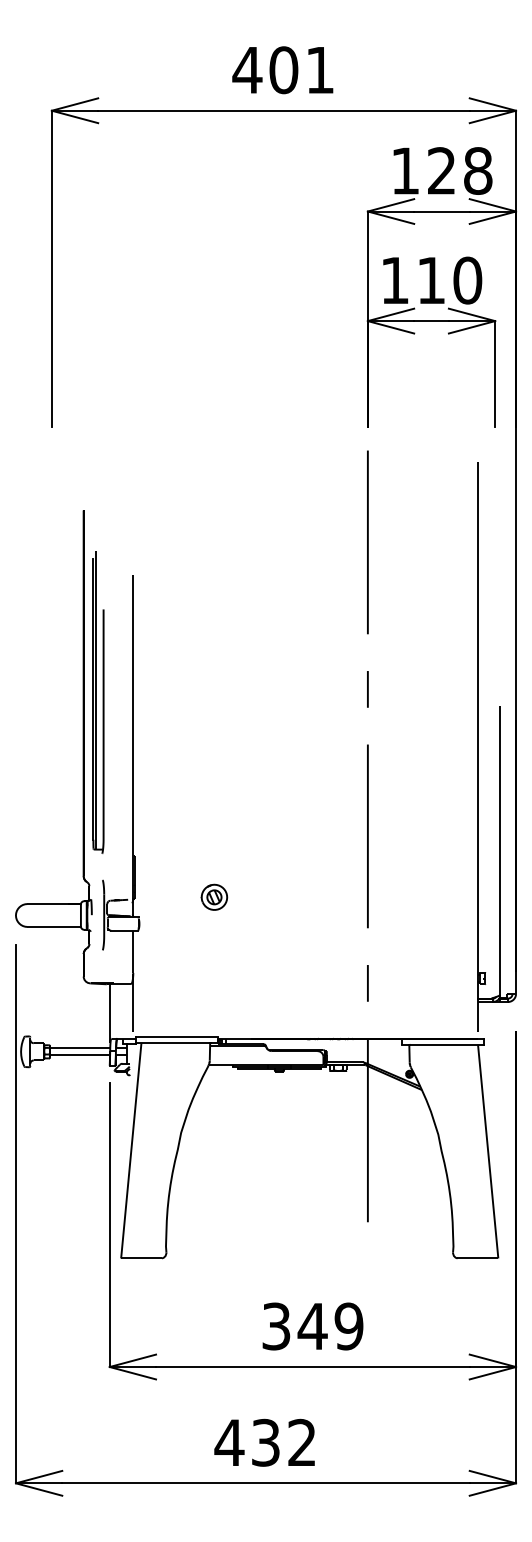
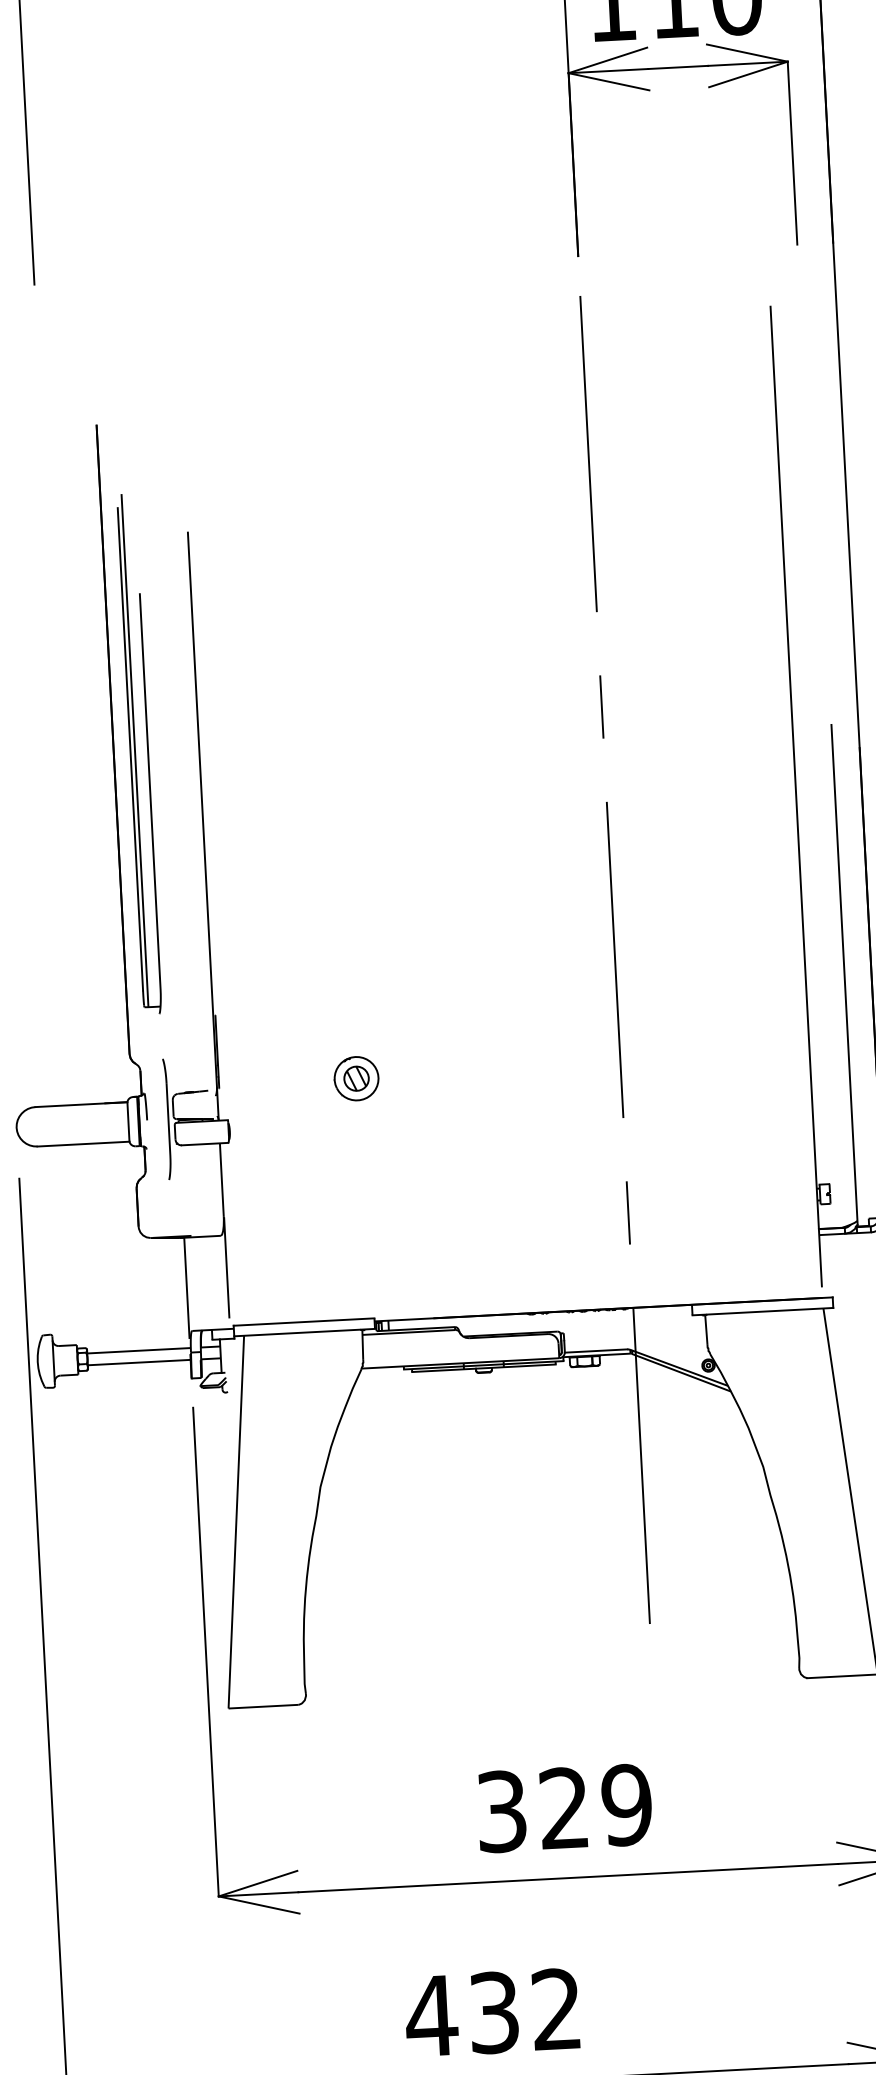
text: (312, 1325) -> (563, 1806), 349 -> 329

